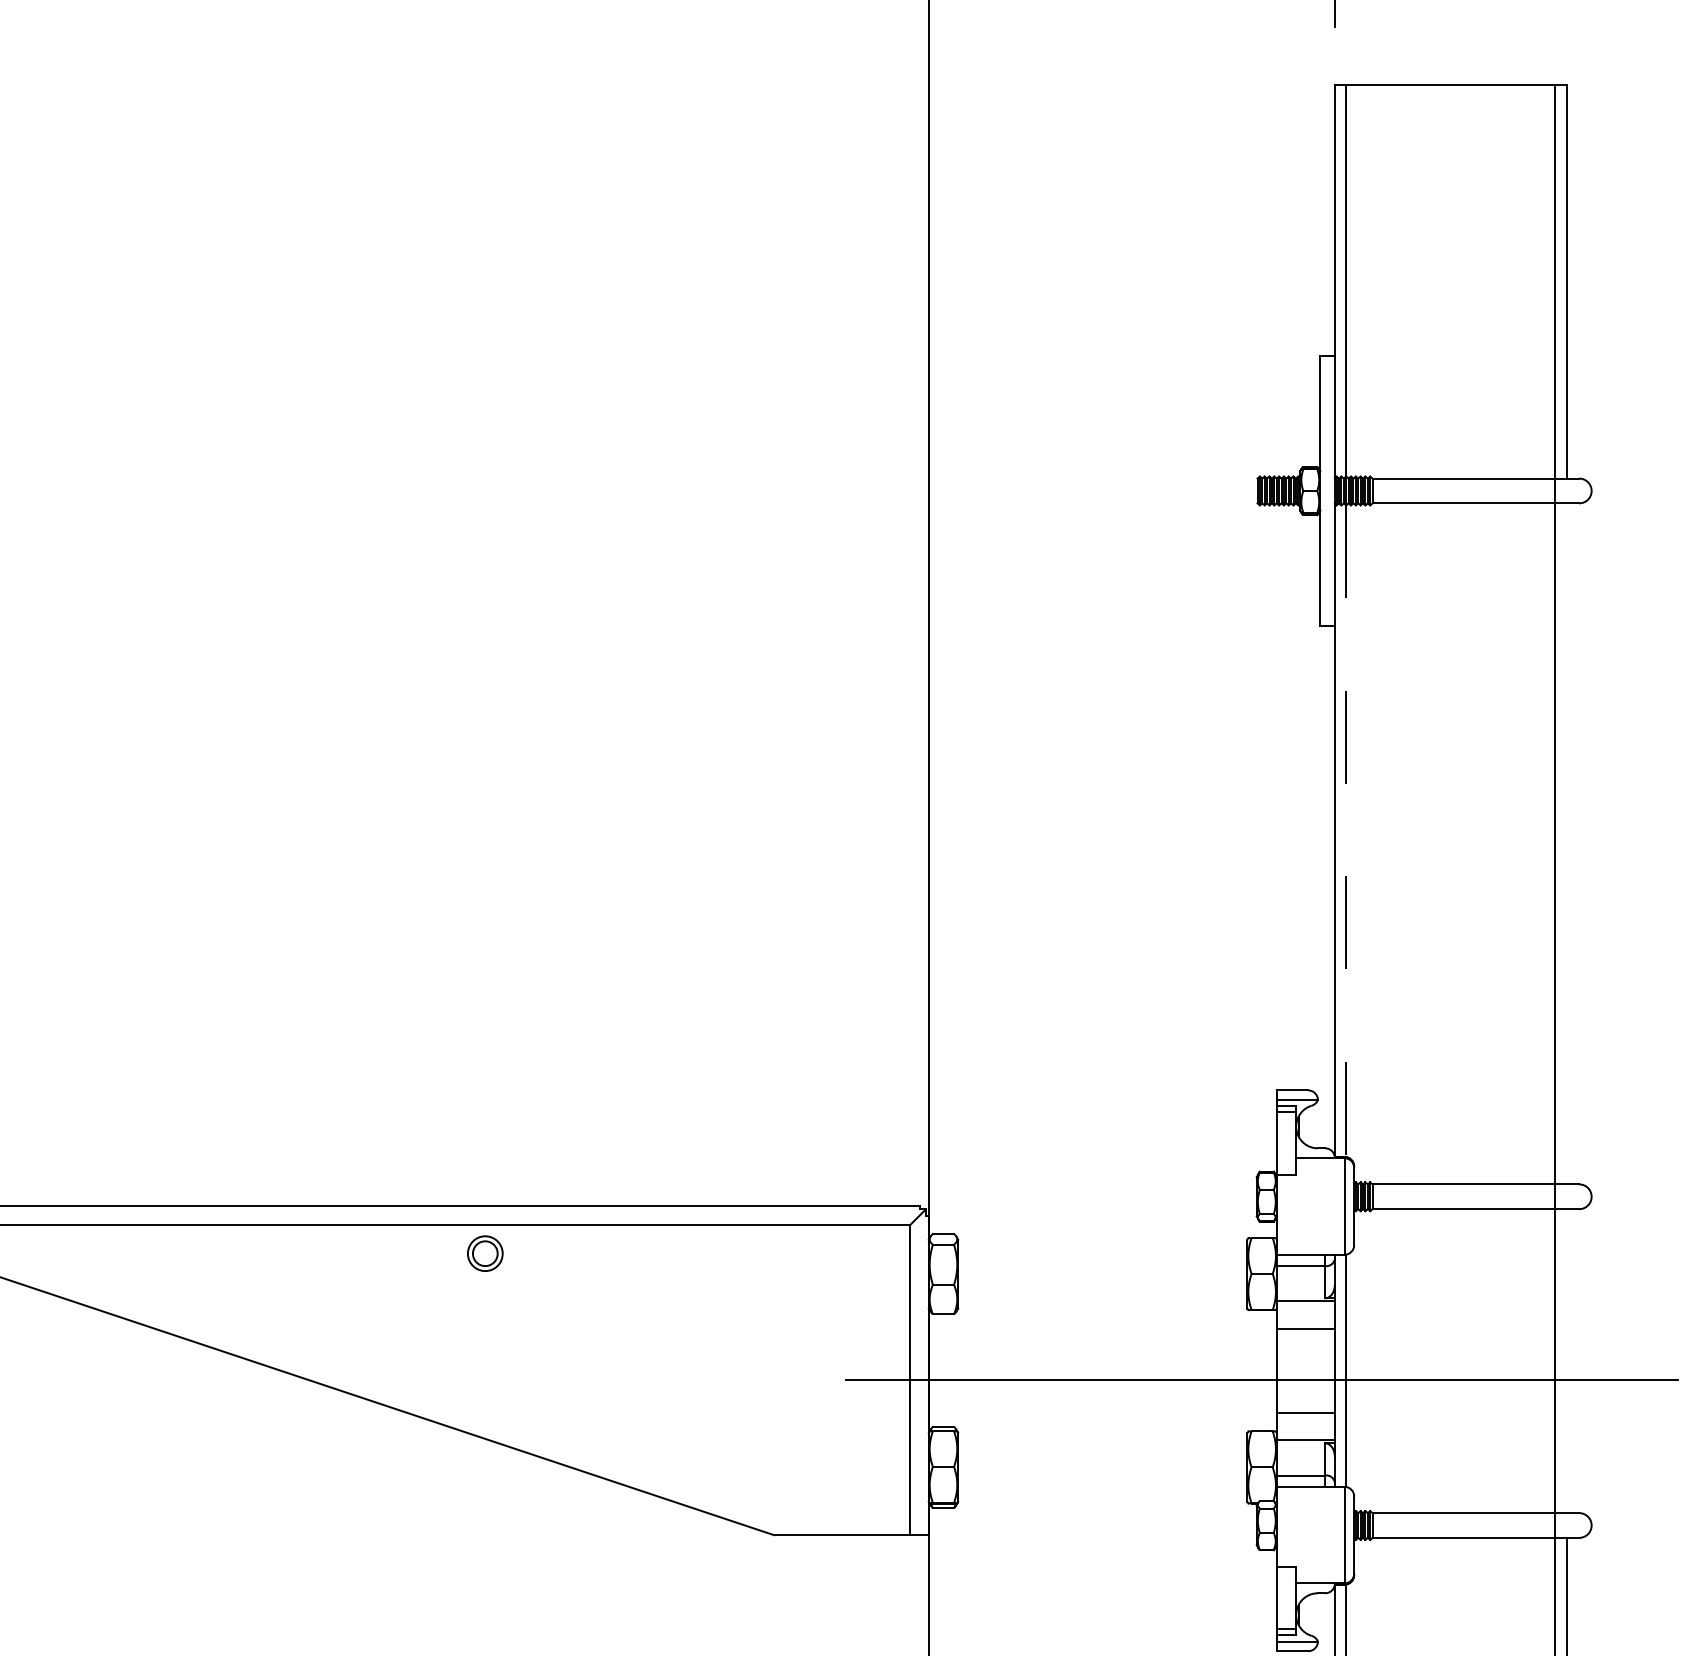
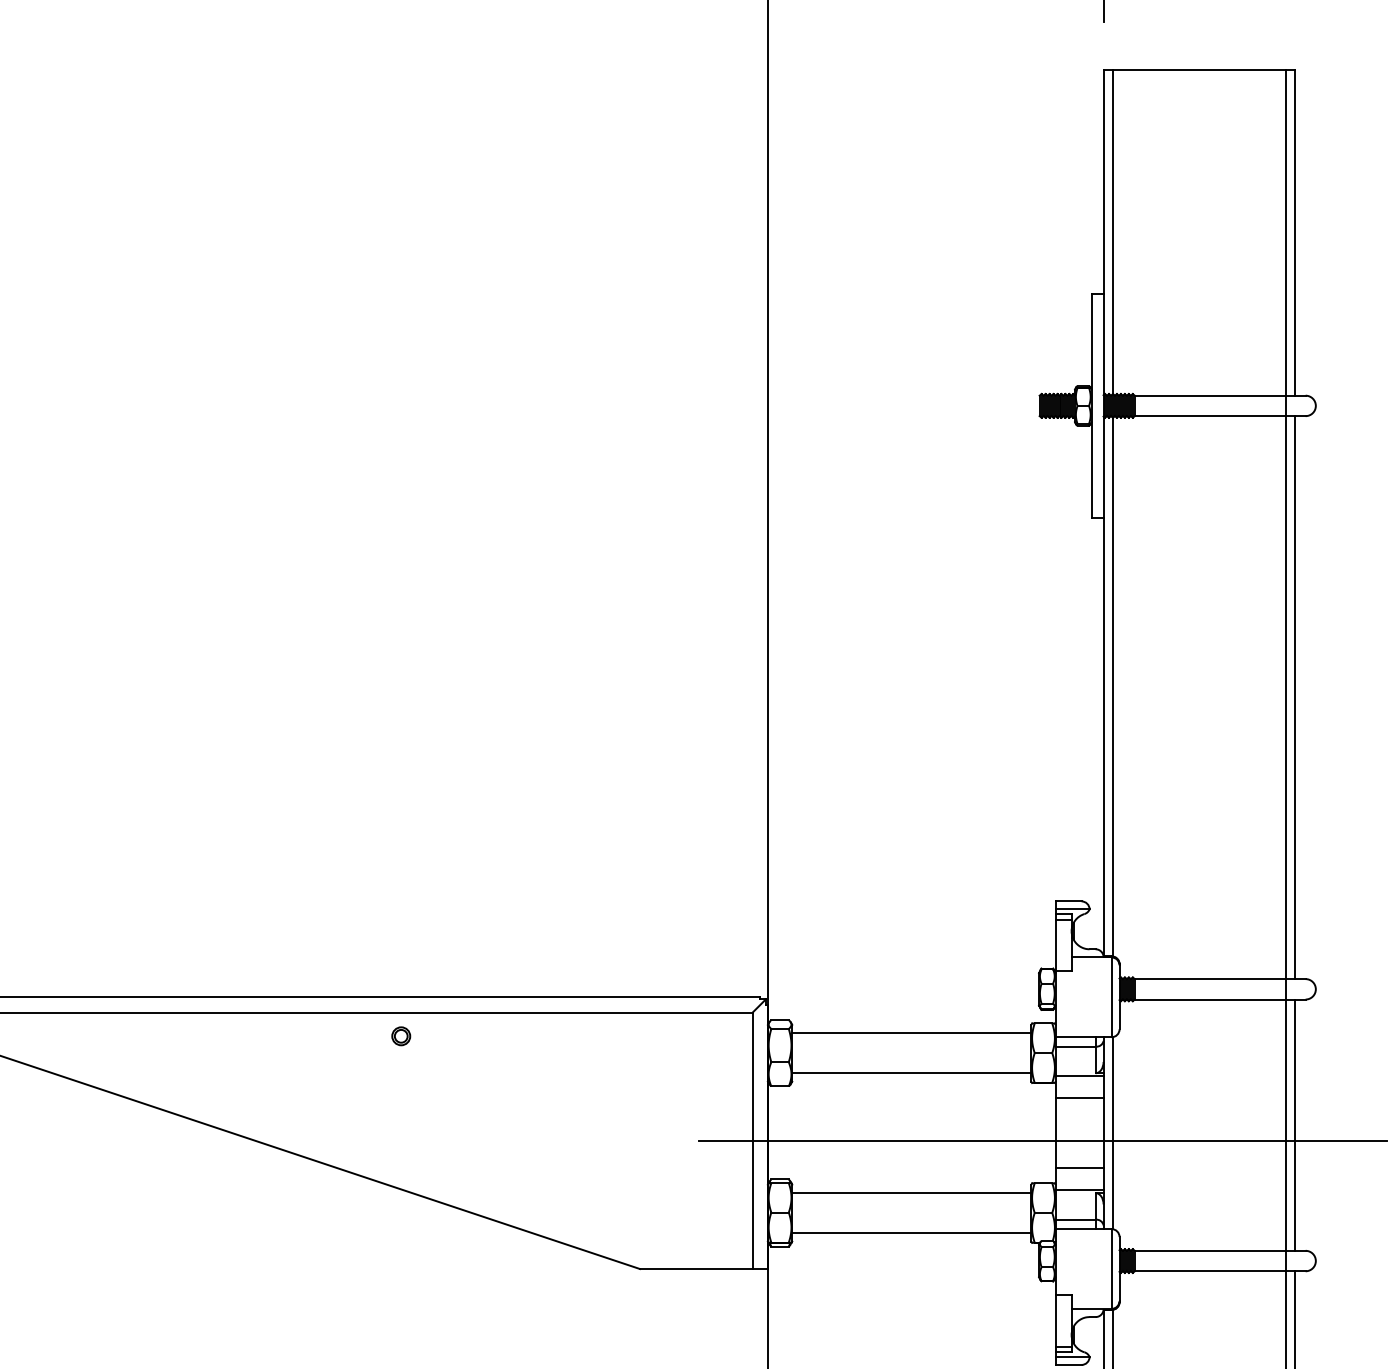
line: (1346, 831) -> (1113, 687), dashed -> solid
line: (1566, 843) -> (1295, 697), added
line: (1102, 1249) -> (911, 1032), added
part: (484, 1253) -> (400, 1036), size x0.62
line: (1102, 1298) -> (911, 1073), added
line: (1566, 1361) -> (1295, 1125), added
line: (1102, 1443) -> (911, 1193), added
line: (1102, 1491) -> (911, 1232), added

